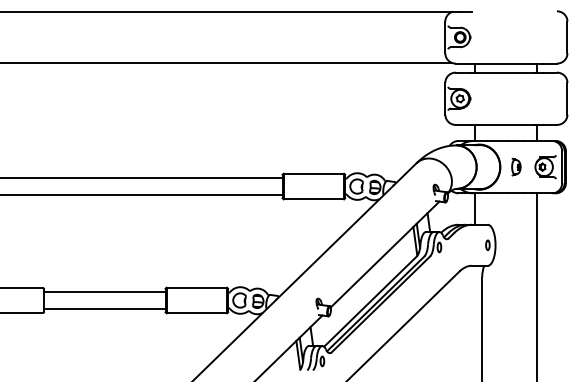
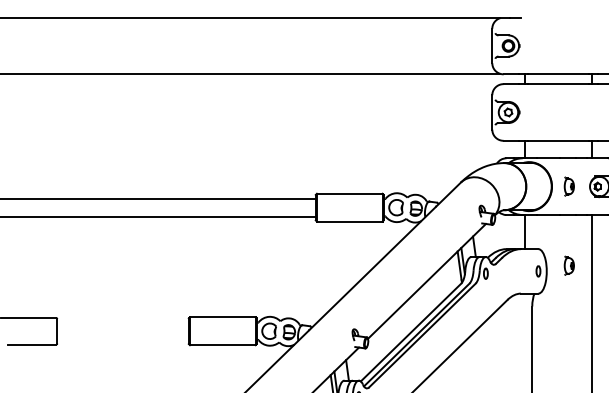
part: (516, 239) -> (569, 265), added
line: (104, 292) -> (122, 322), removed
line: (104, 308) -> (122, 339), removed

